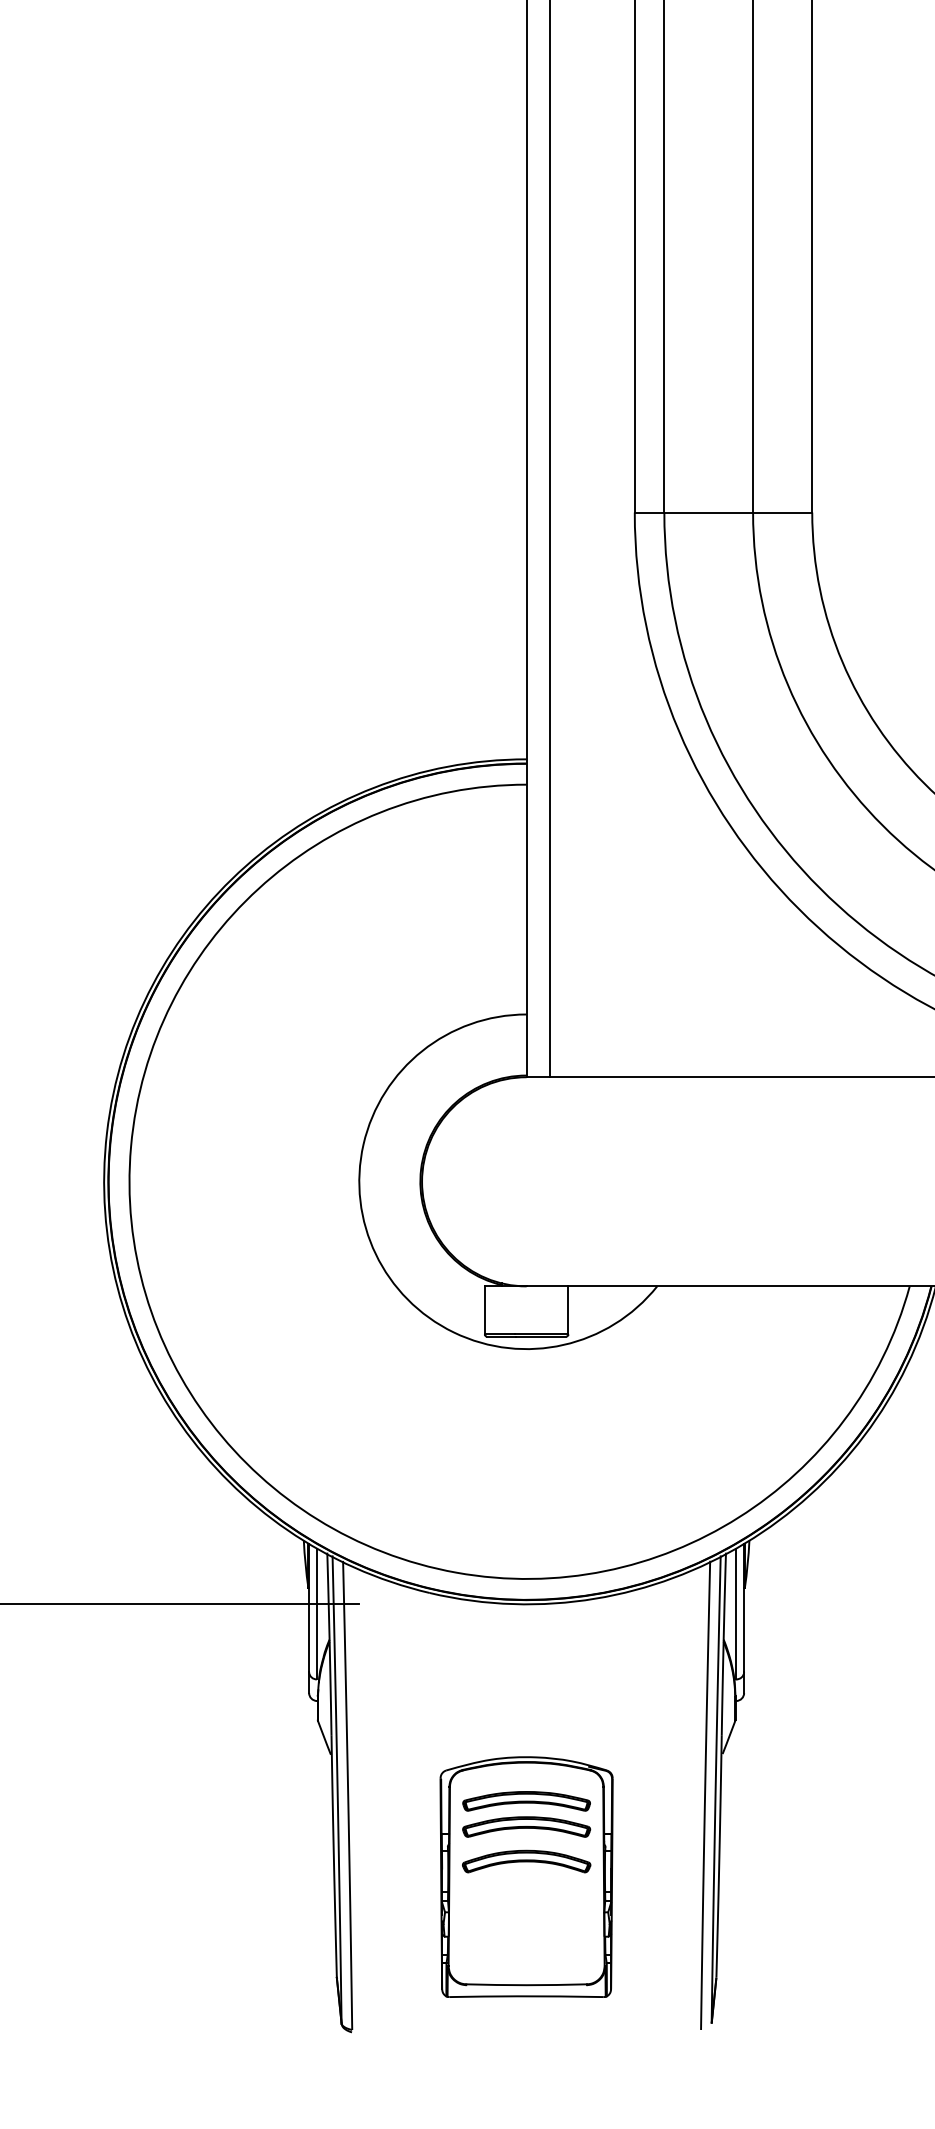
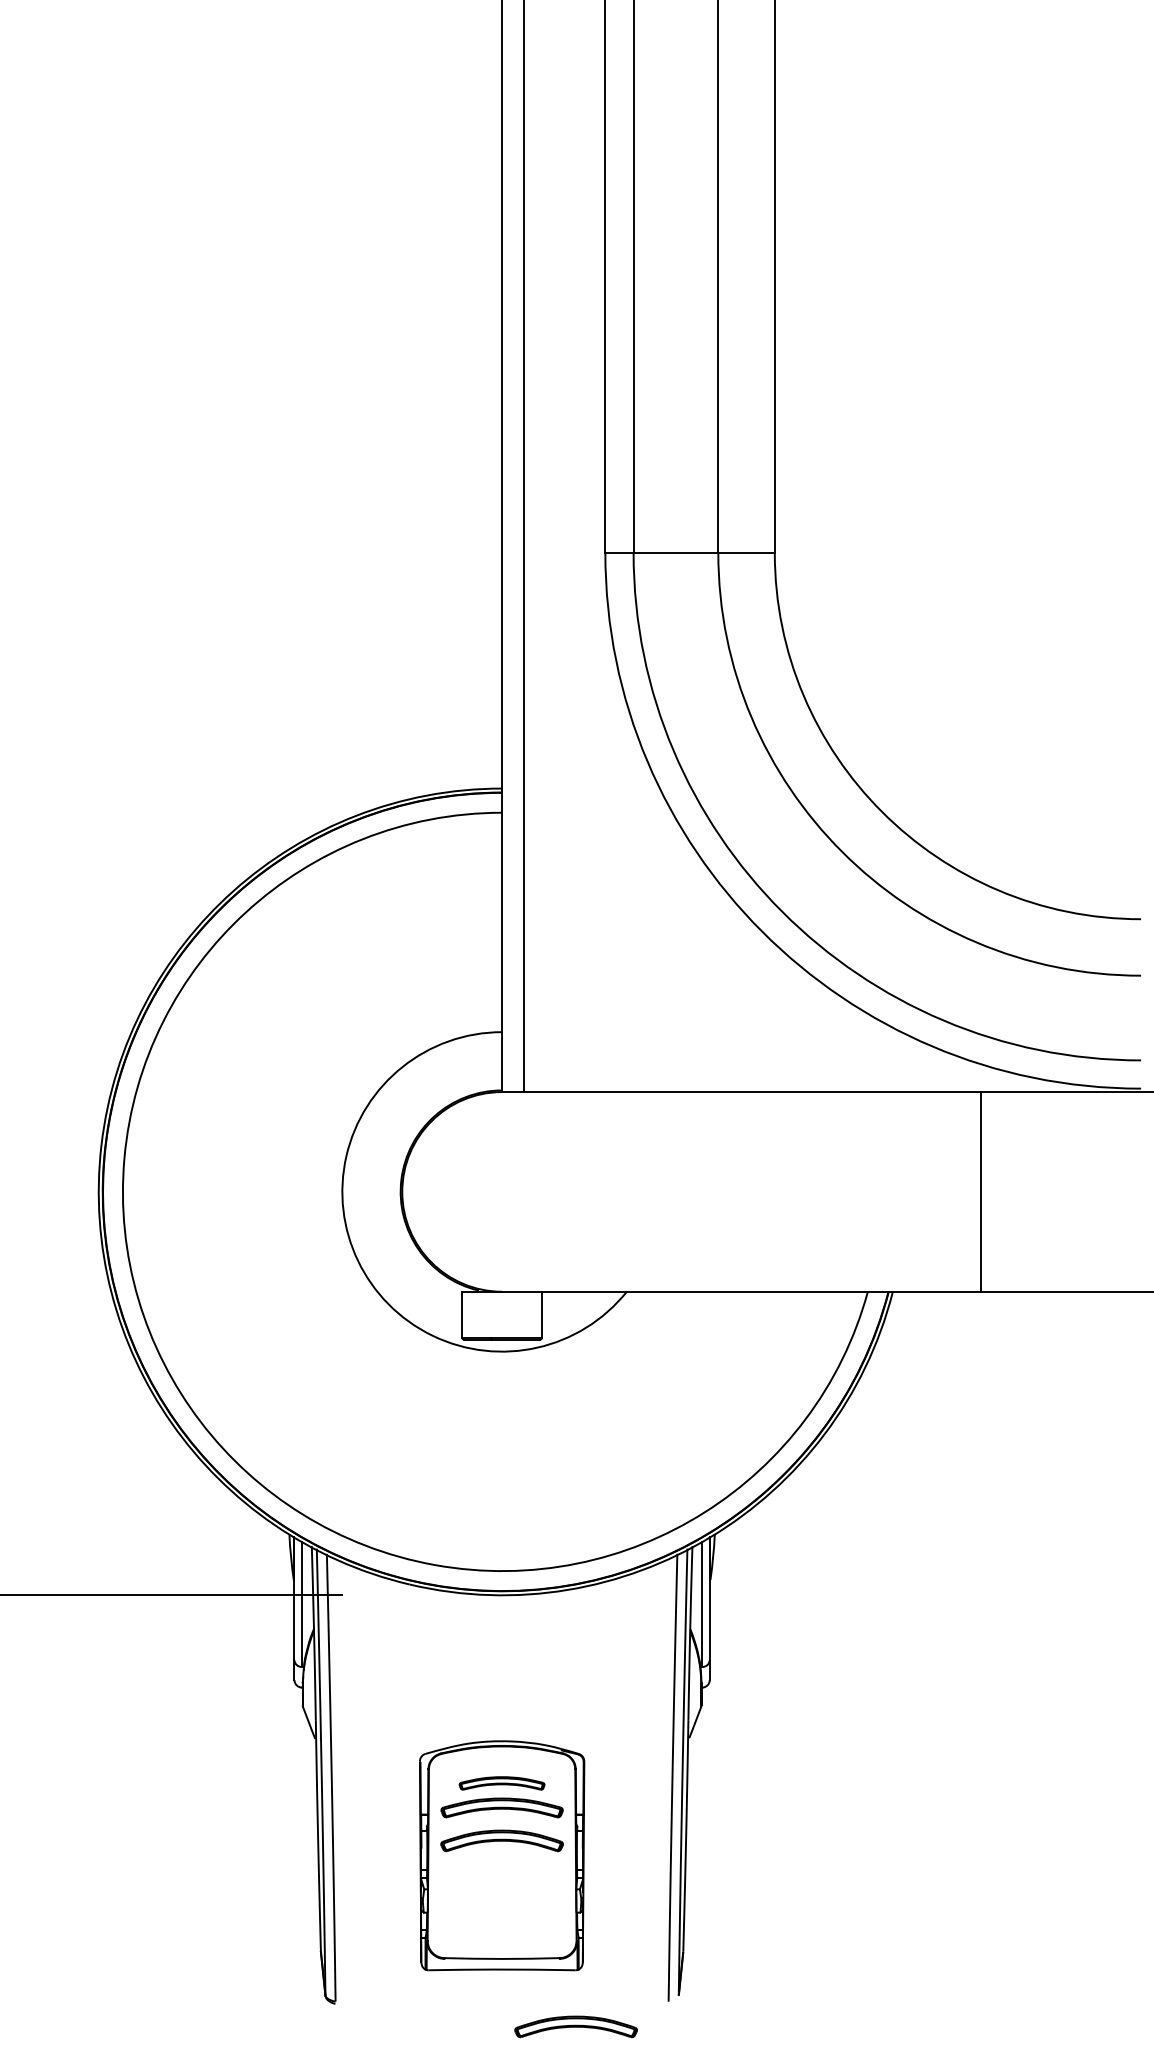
part: (525, 1801) -> (501, 1783), size x0.7
part: (603, 2055) -> (575, 2026), added

